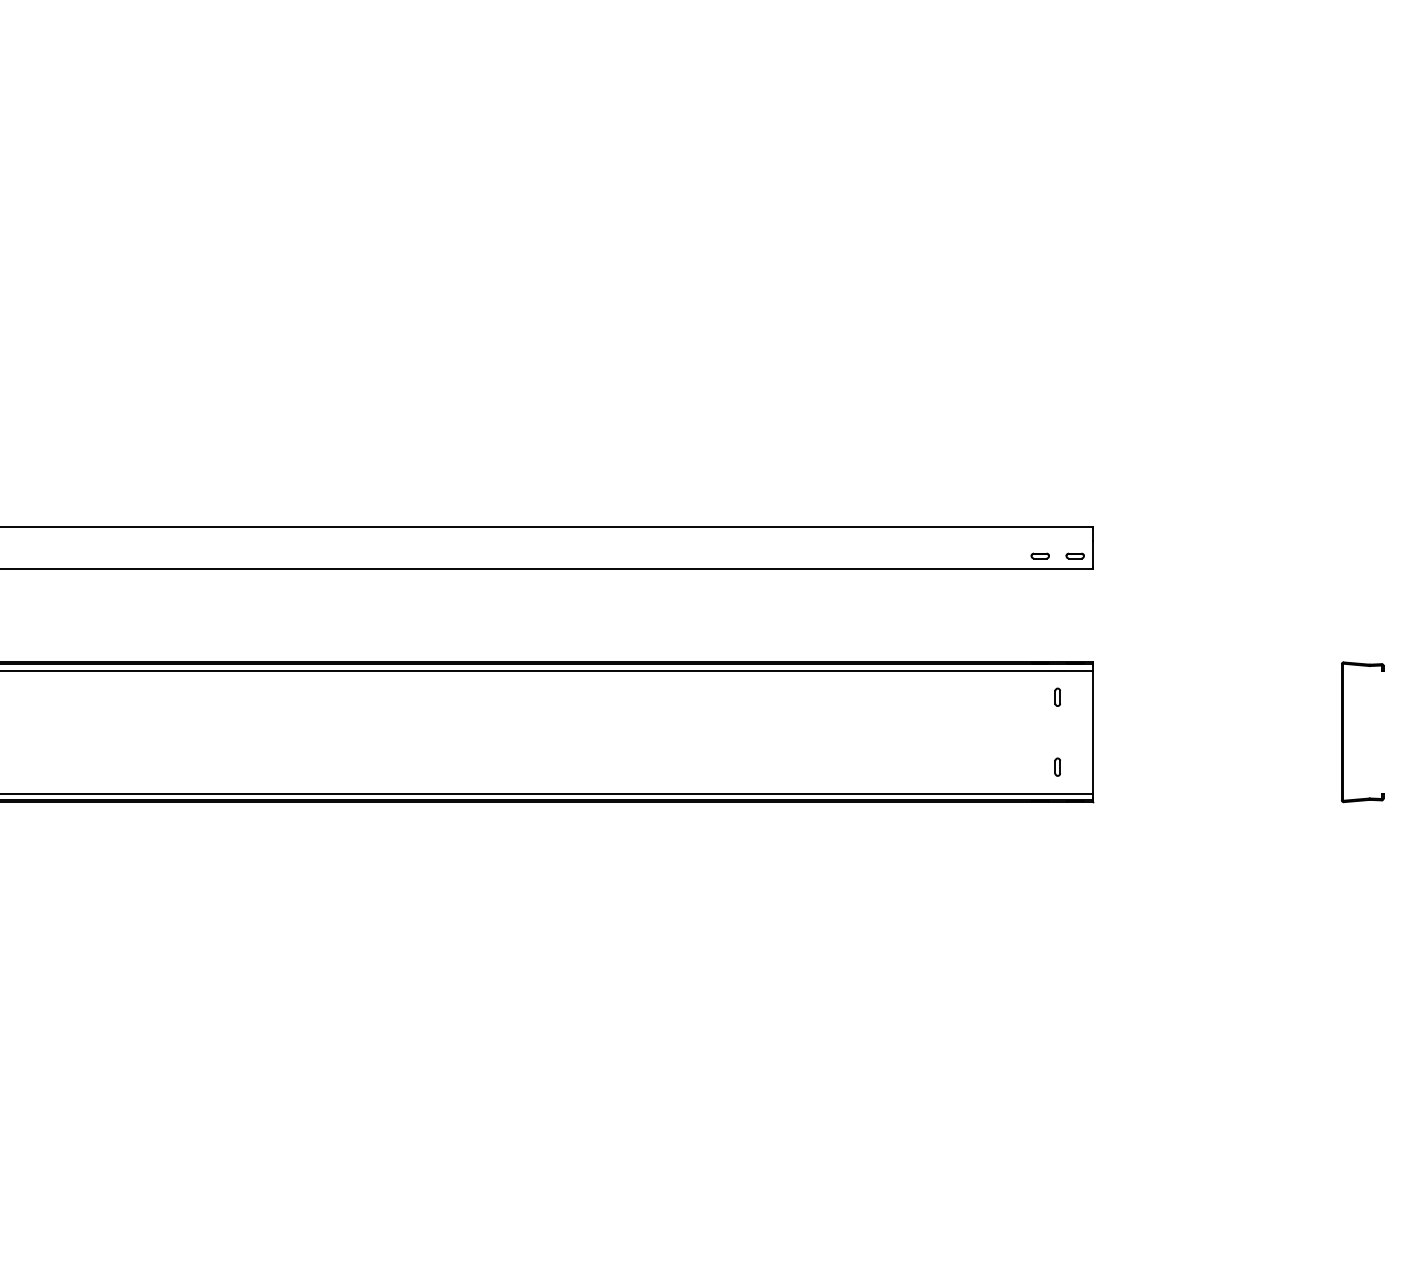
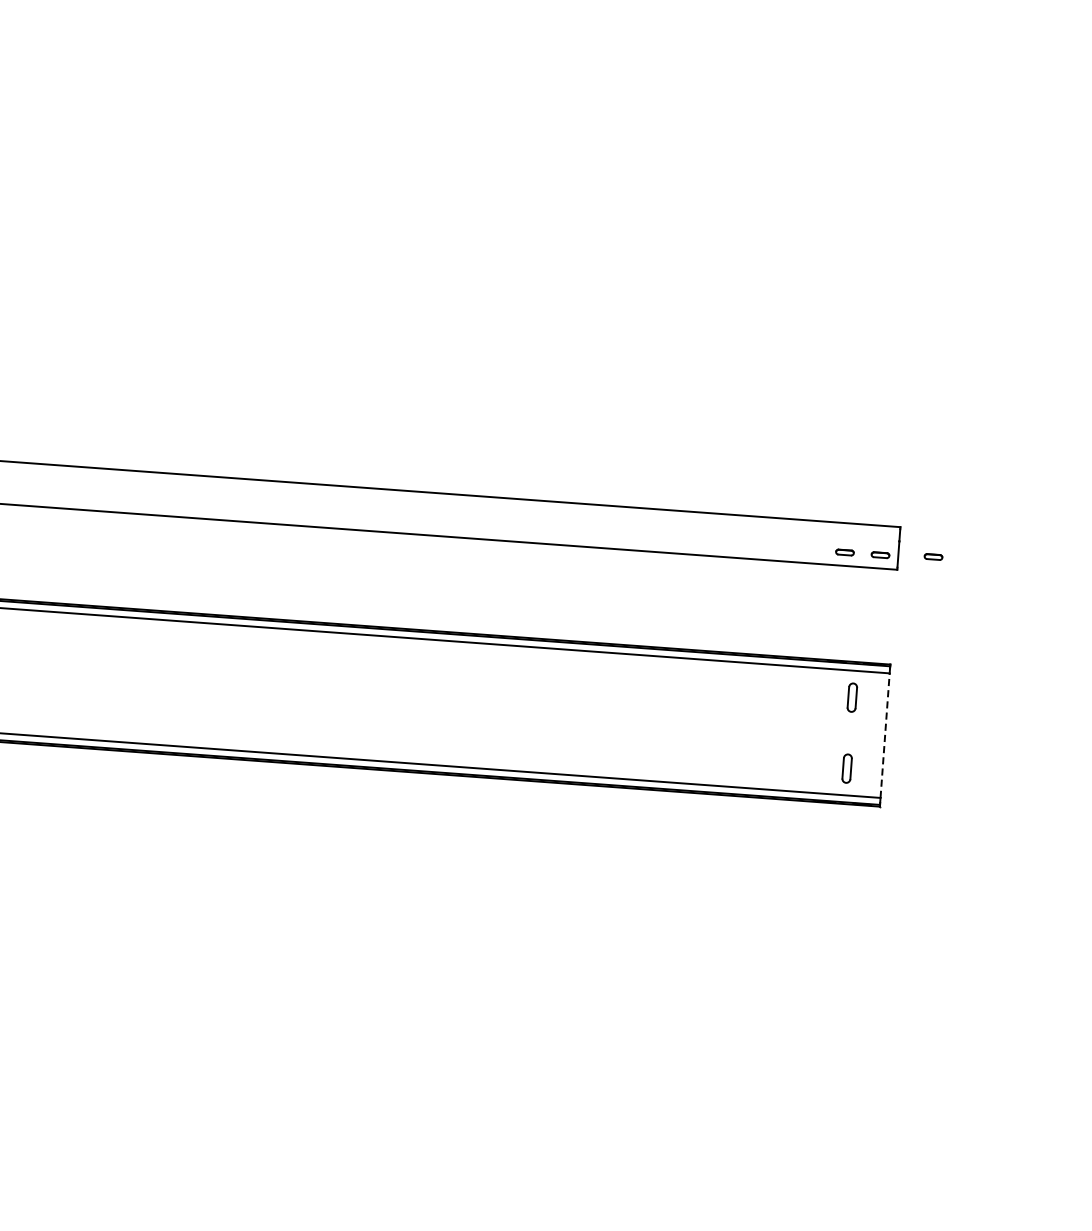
part: (1126, 553) -> (932, 556), added
part: (1057, 696) -> (851, 696), size x1.6
line: (1092, 731) -> (884, 734), solid -> dashed
part: (1057, 766) -> (846, 767), size x1.6

